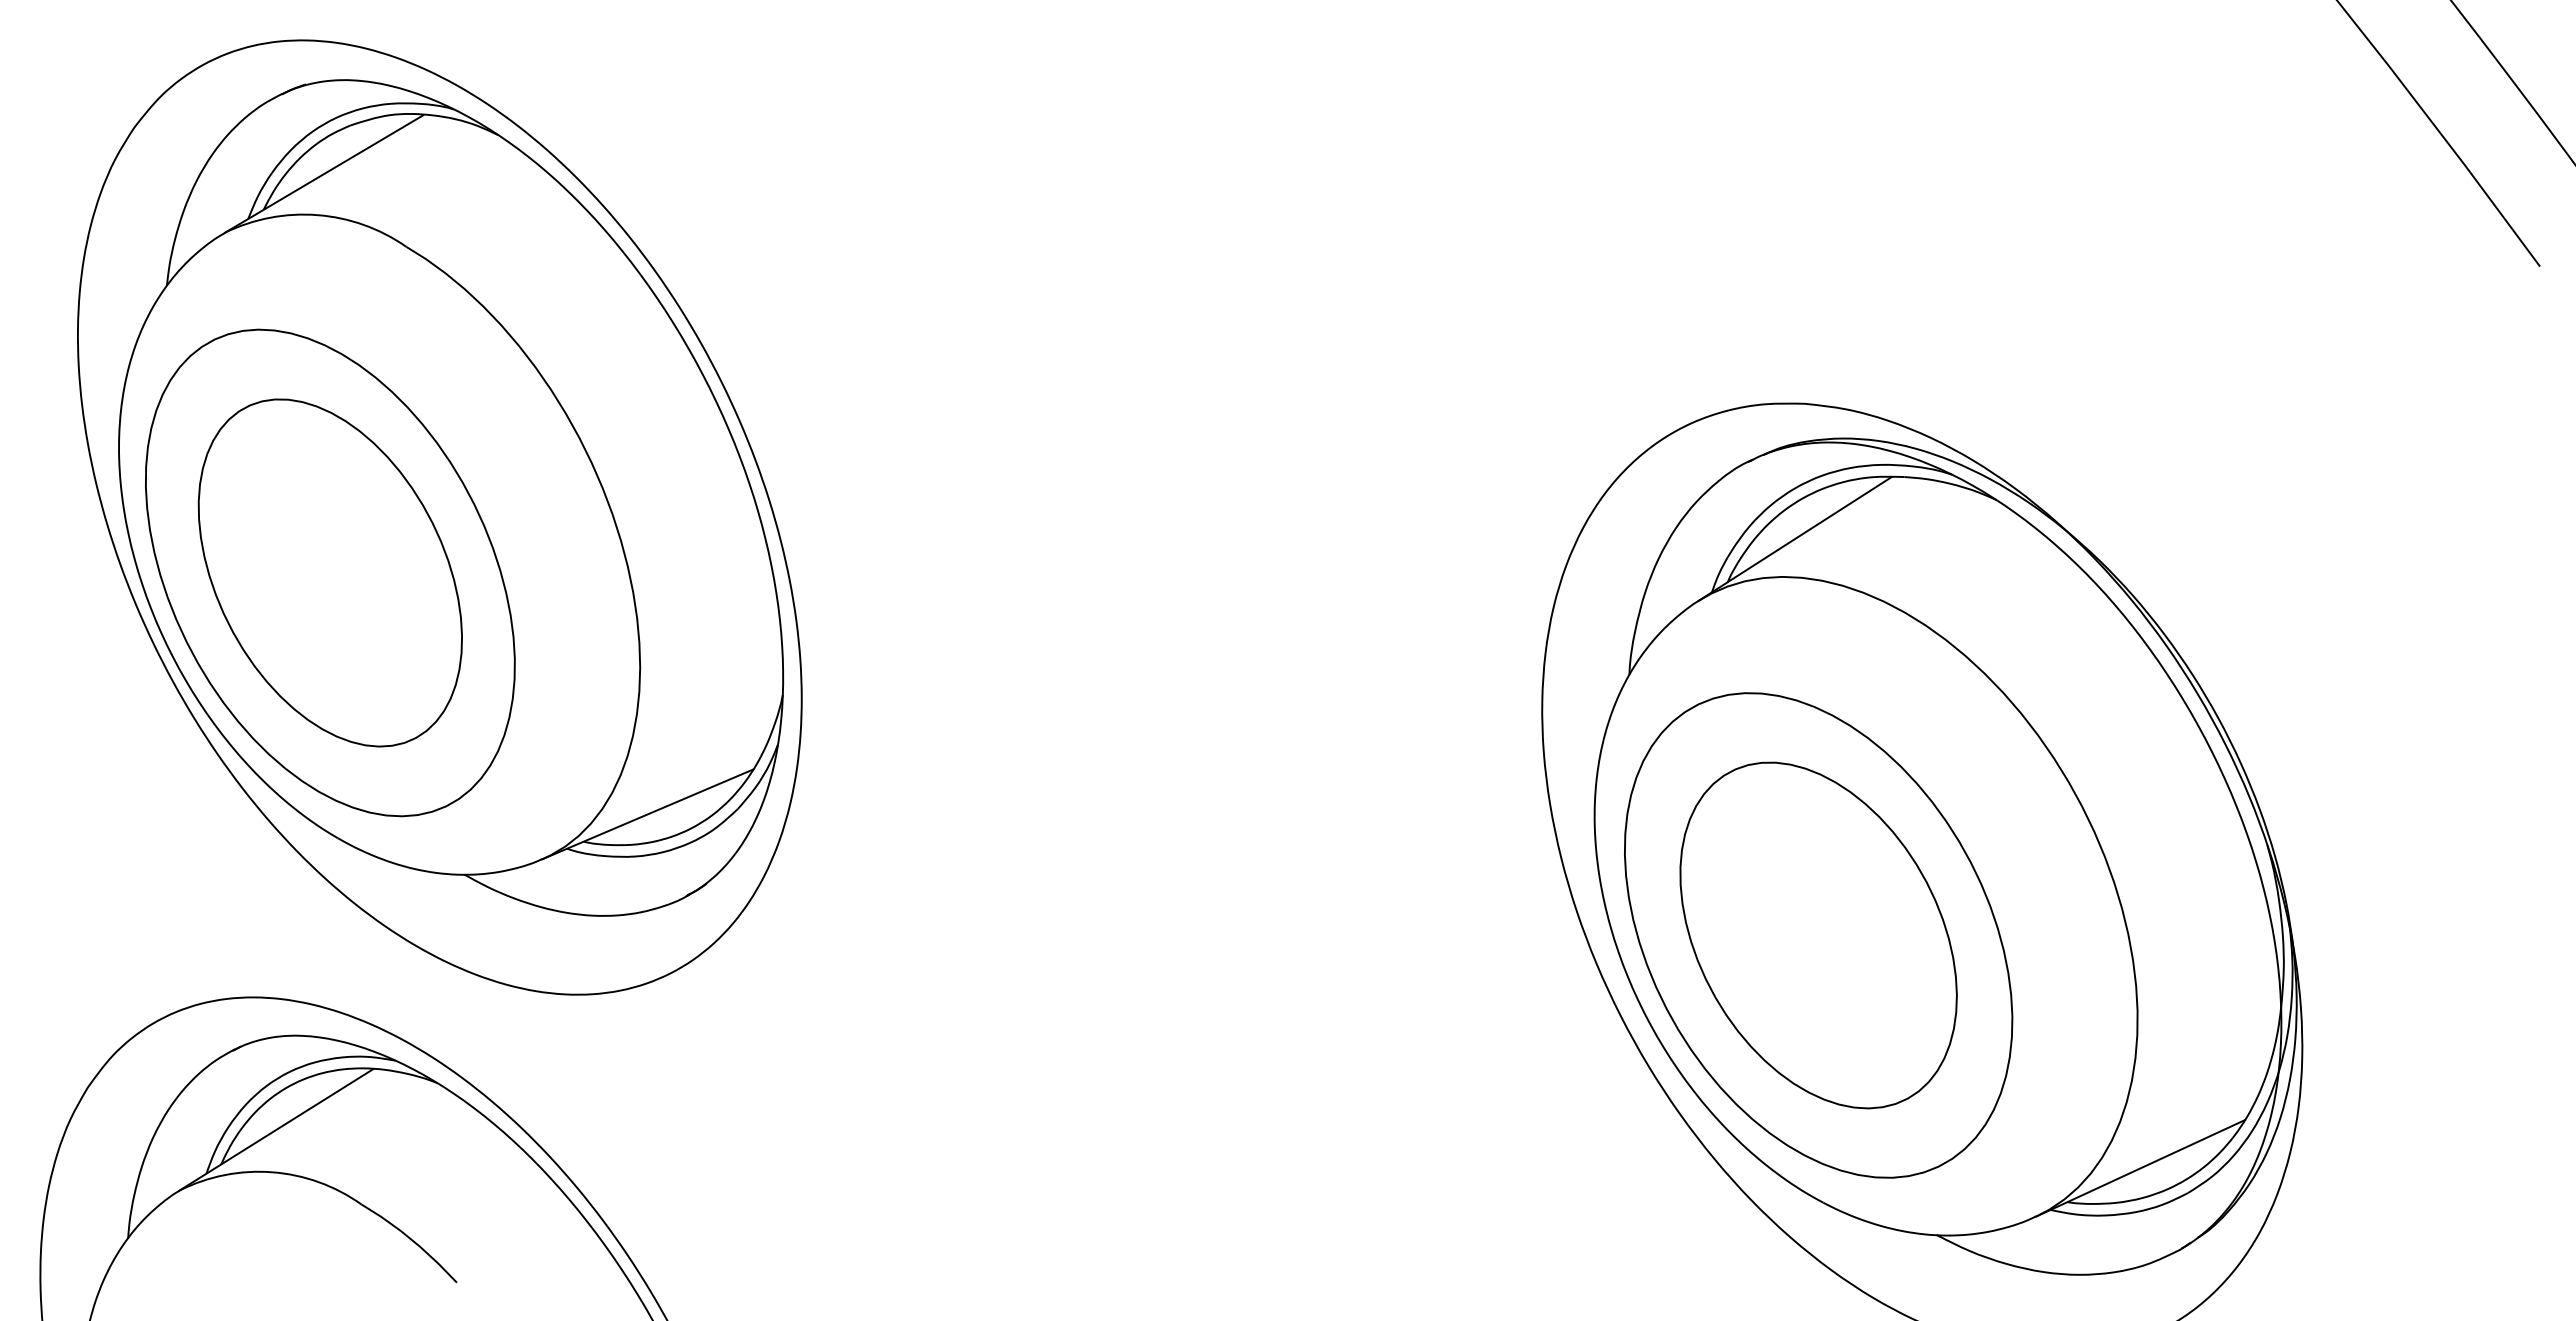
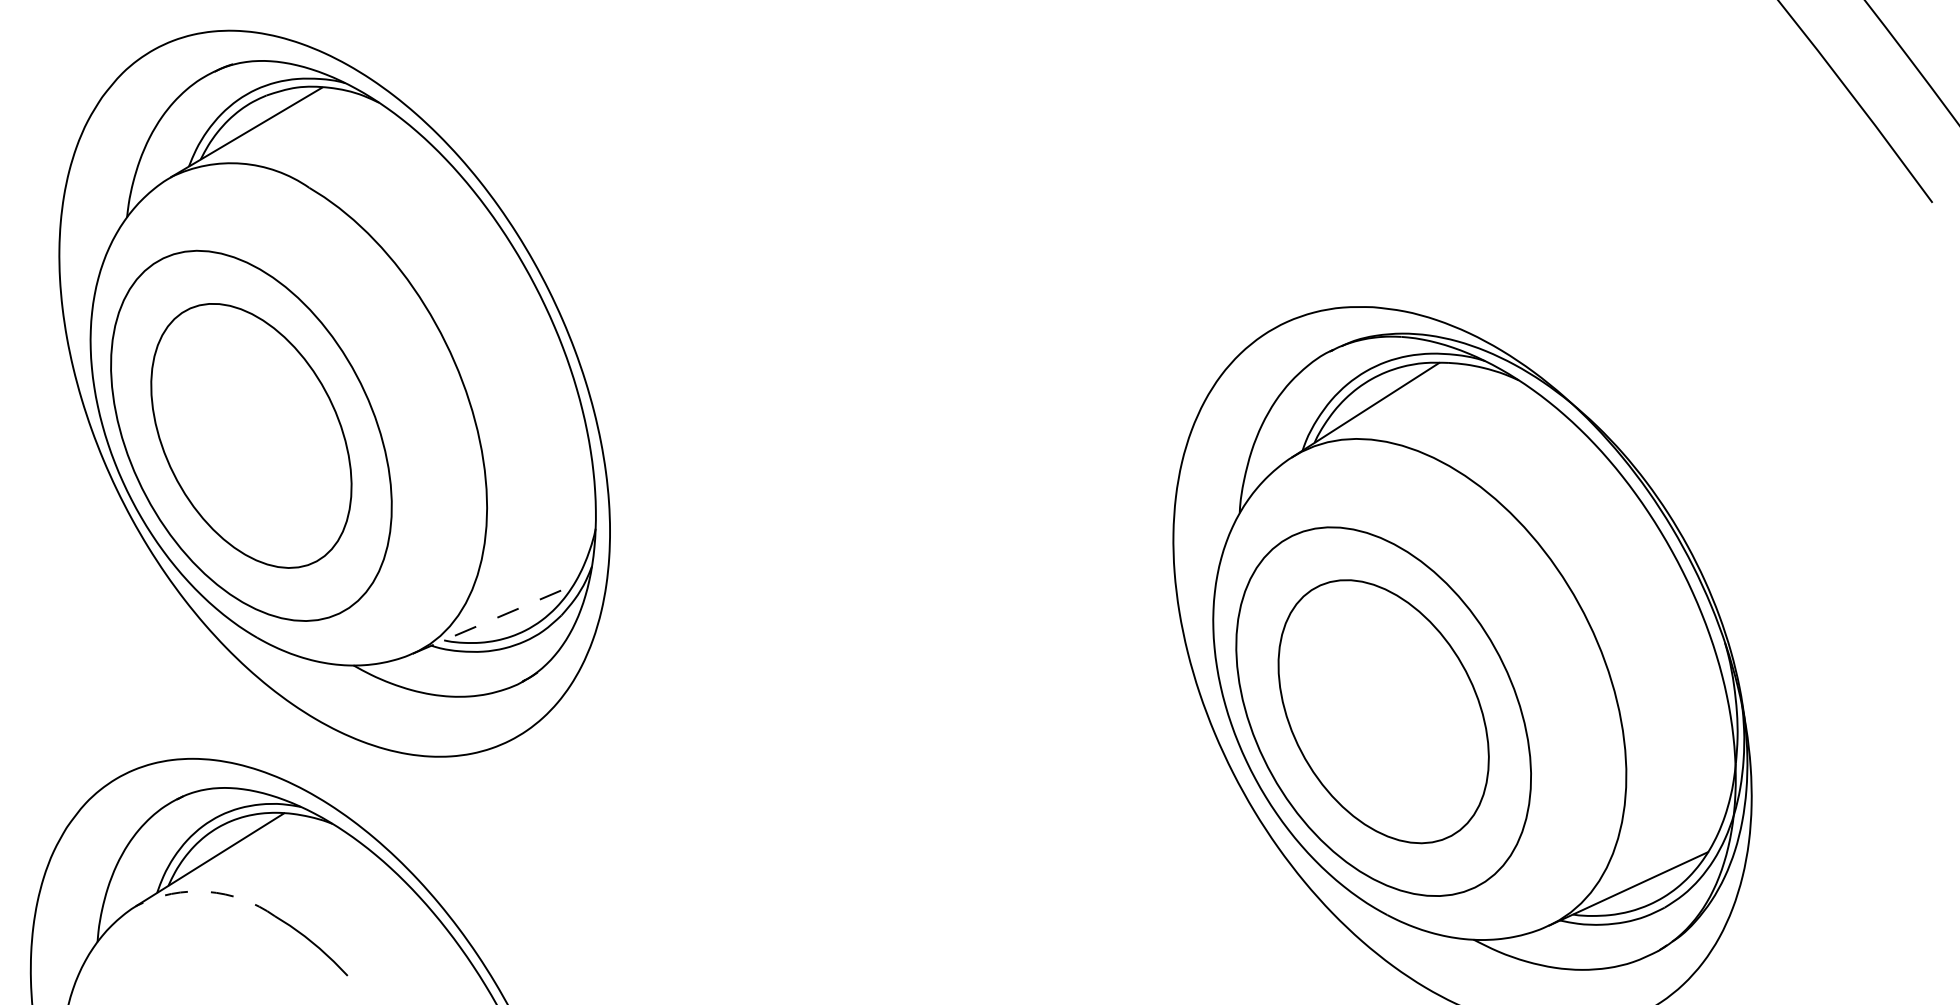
line: (647, 814) -> (492, 619), solid -> dashed
arc: (272, 1172) -> (207, 892), solid -> dashed

